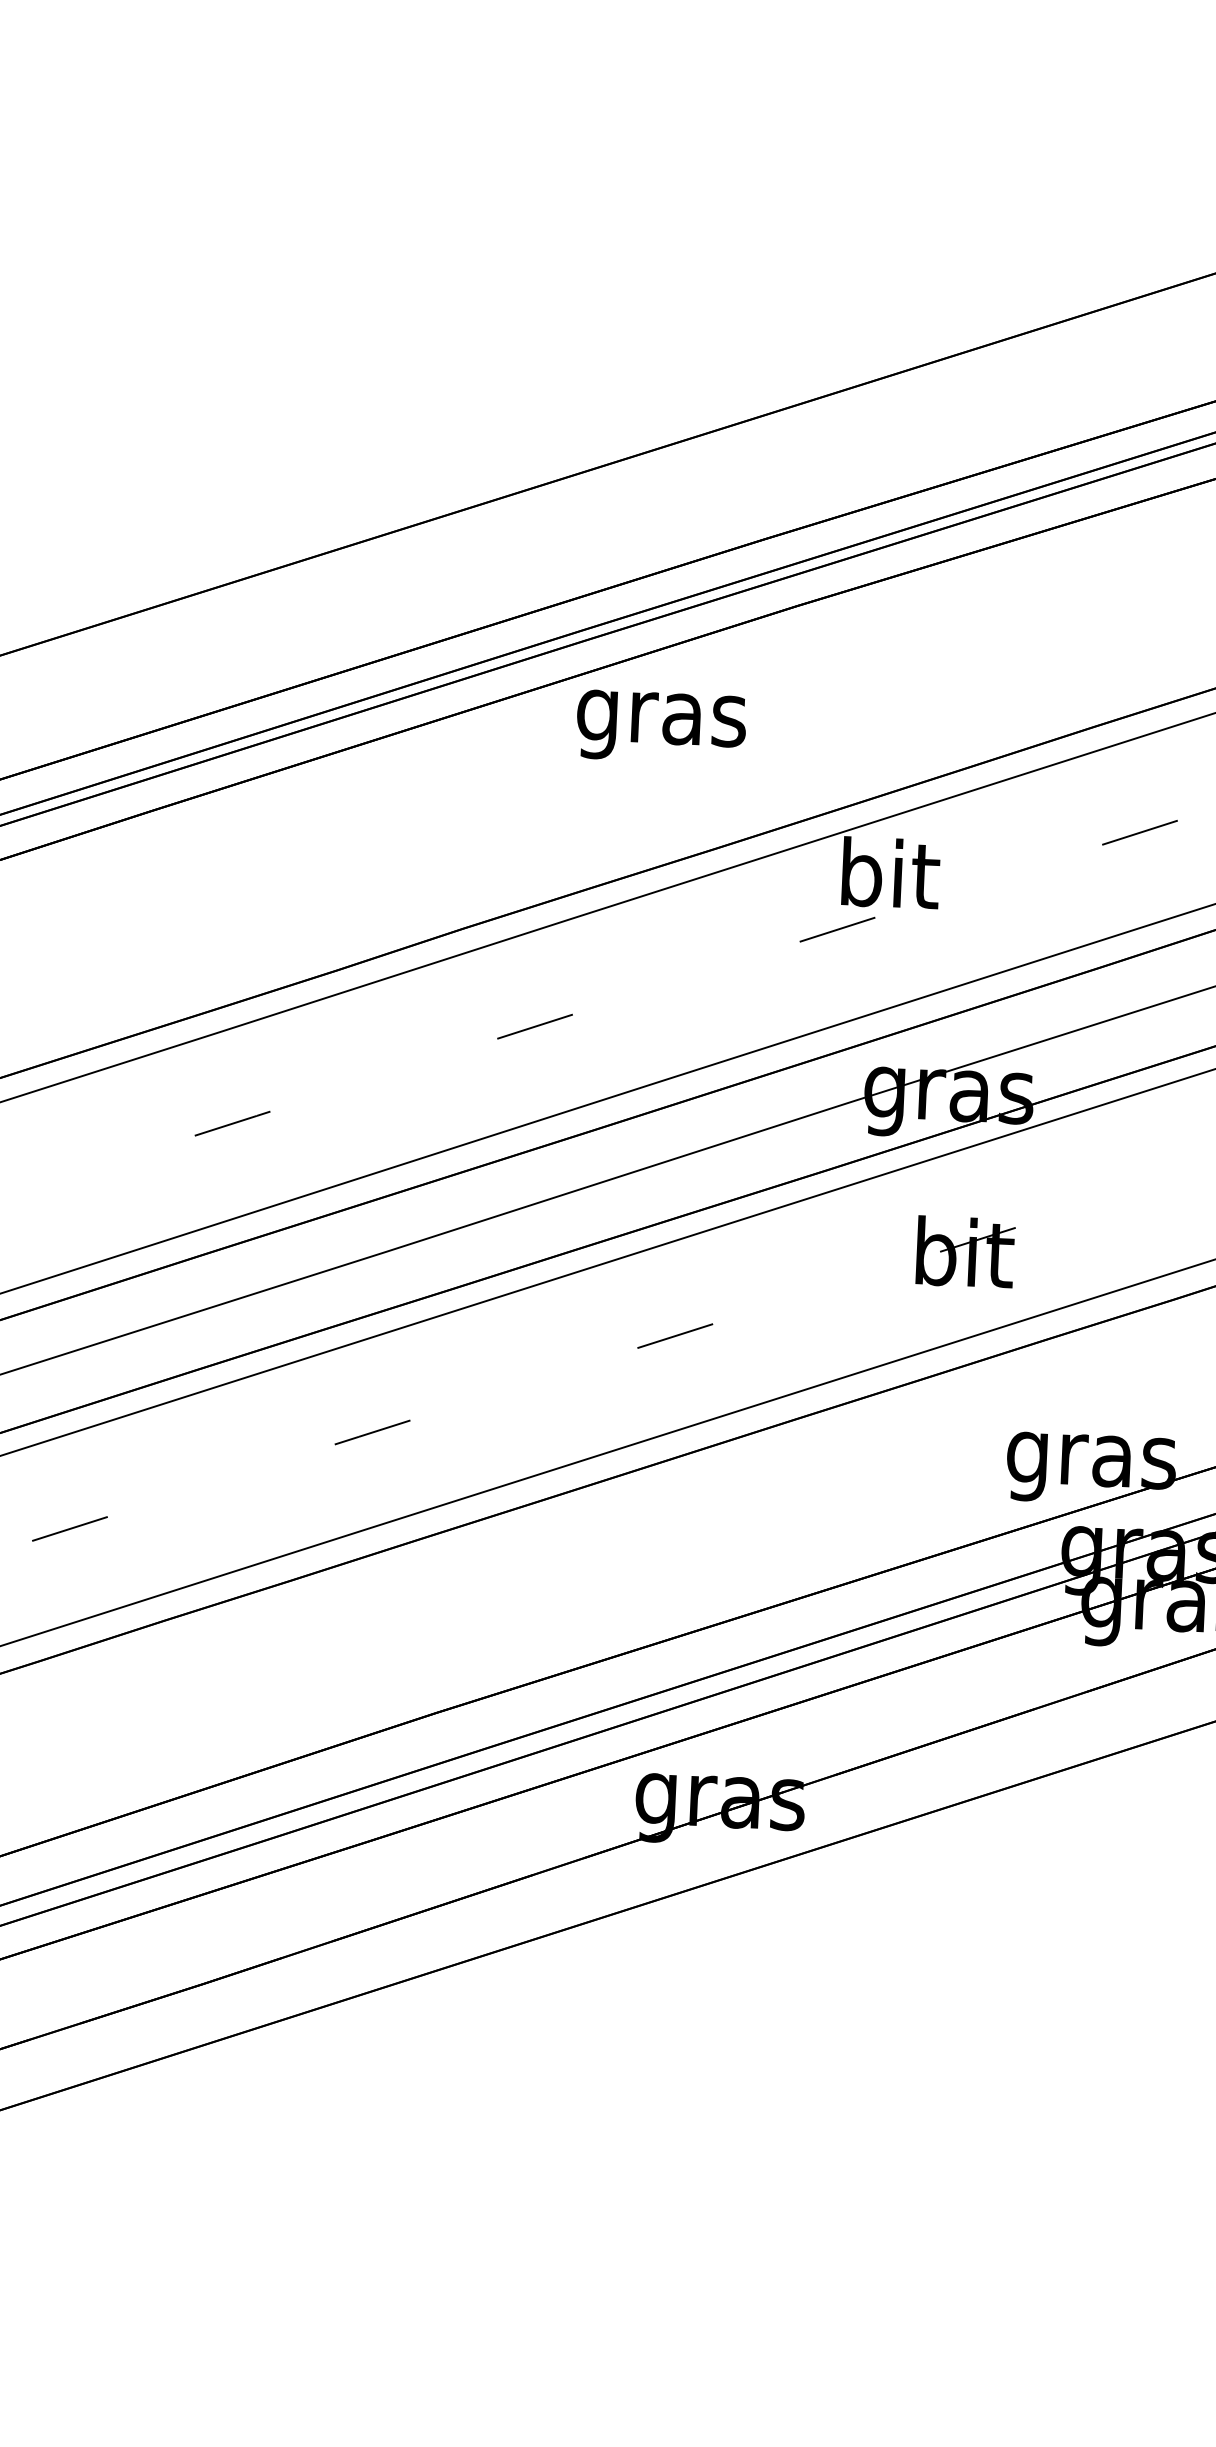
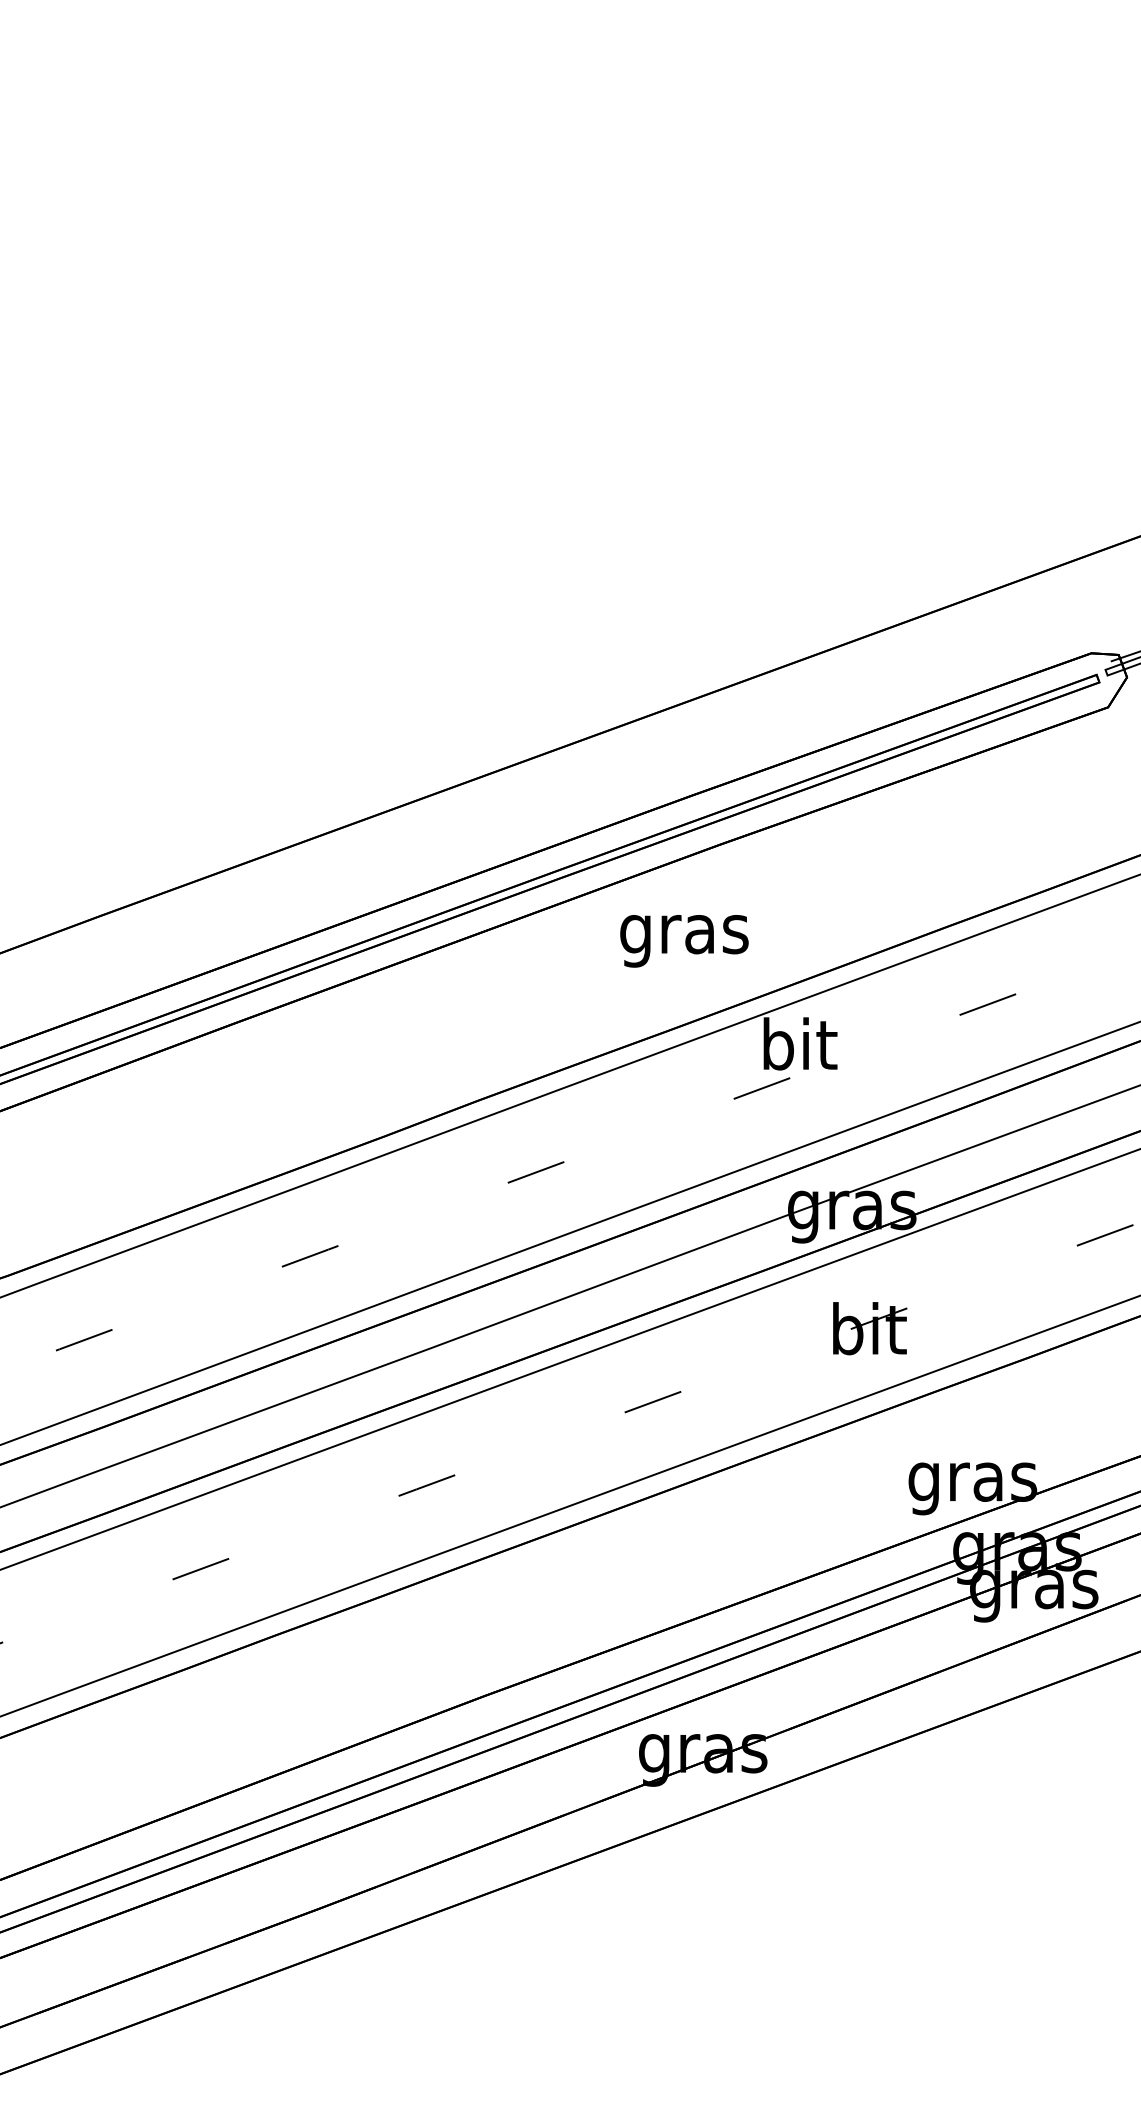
text: (661, 727) -> (684, 941), moved

